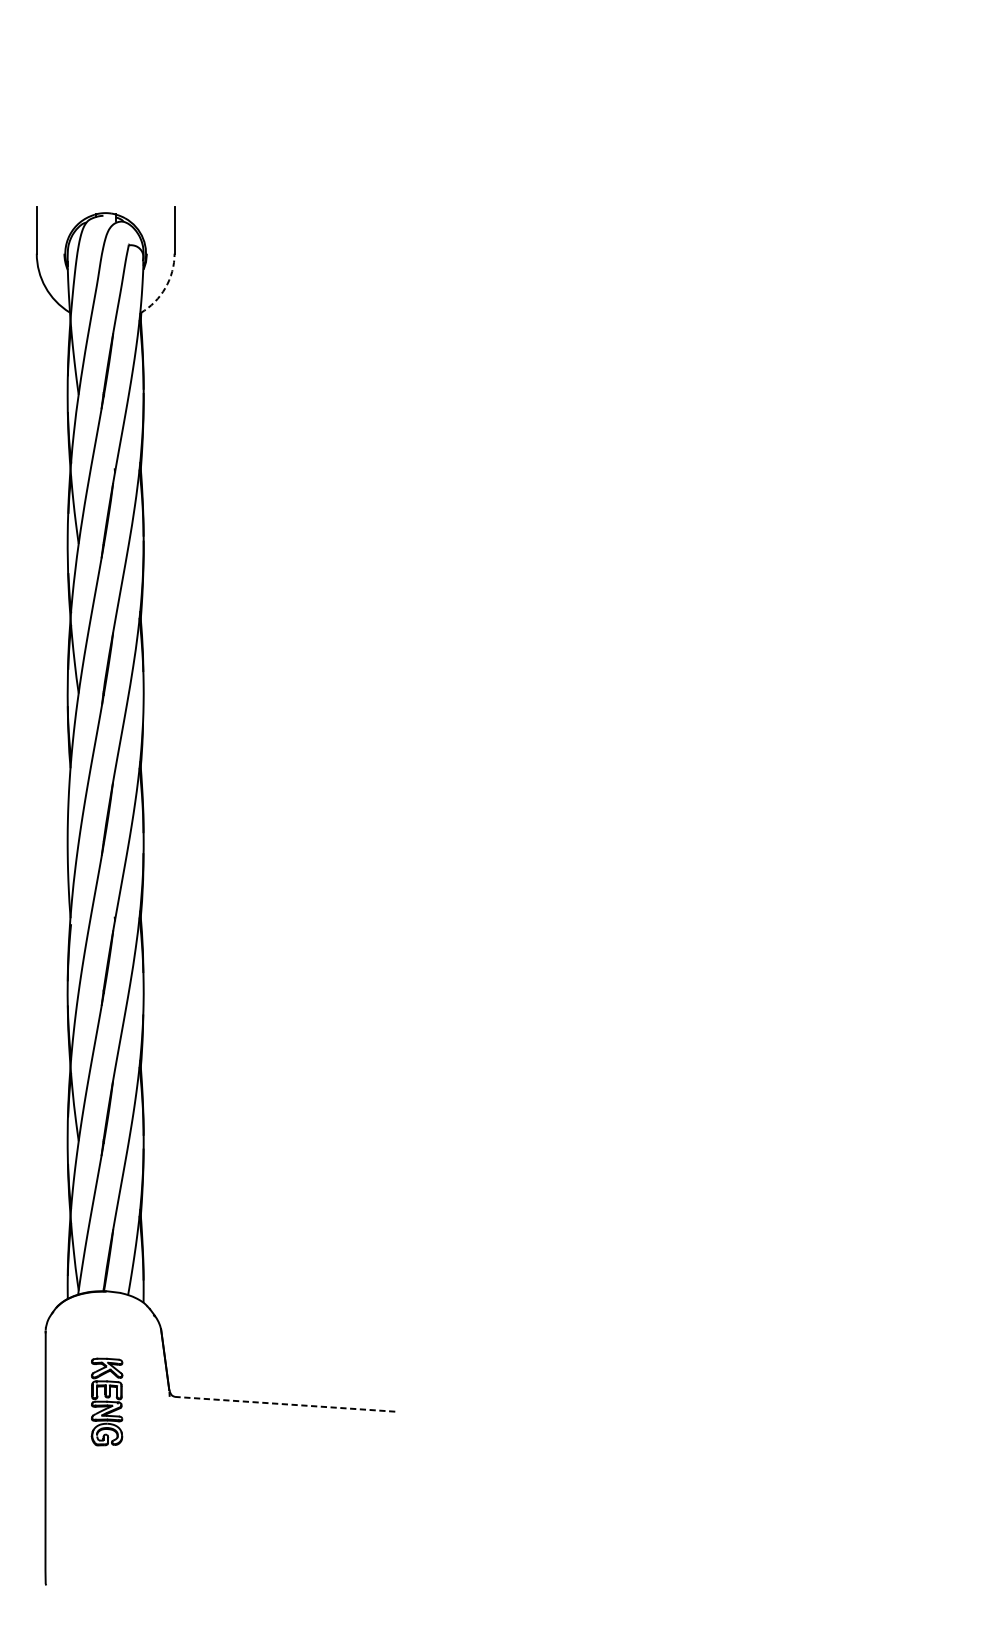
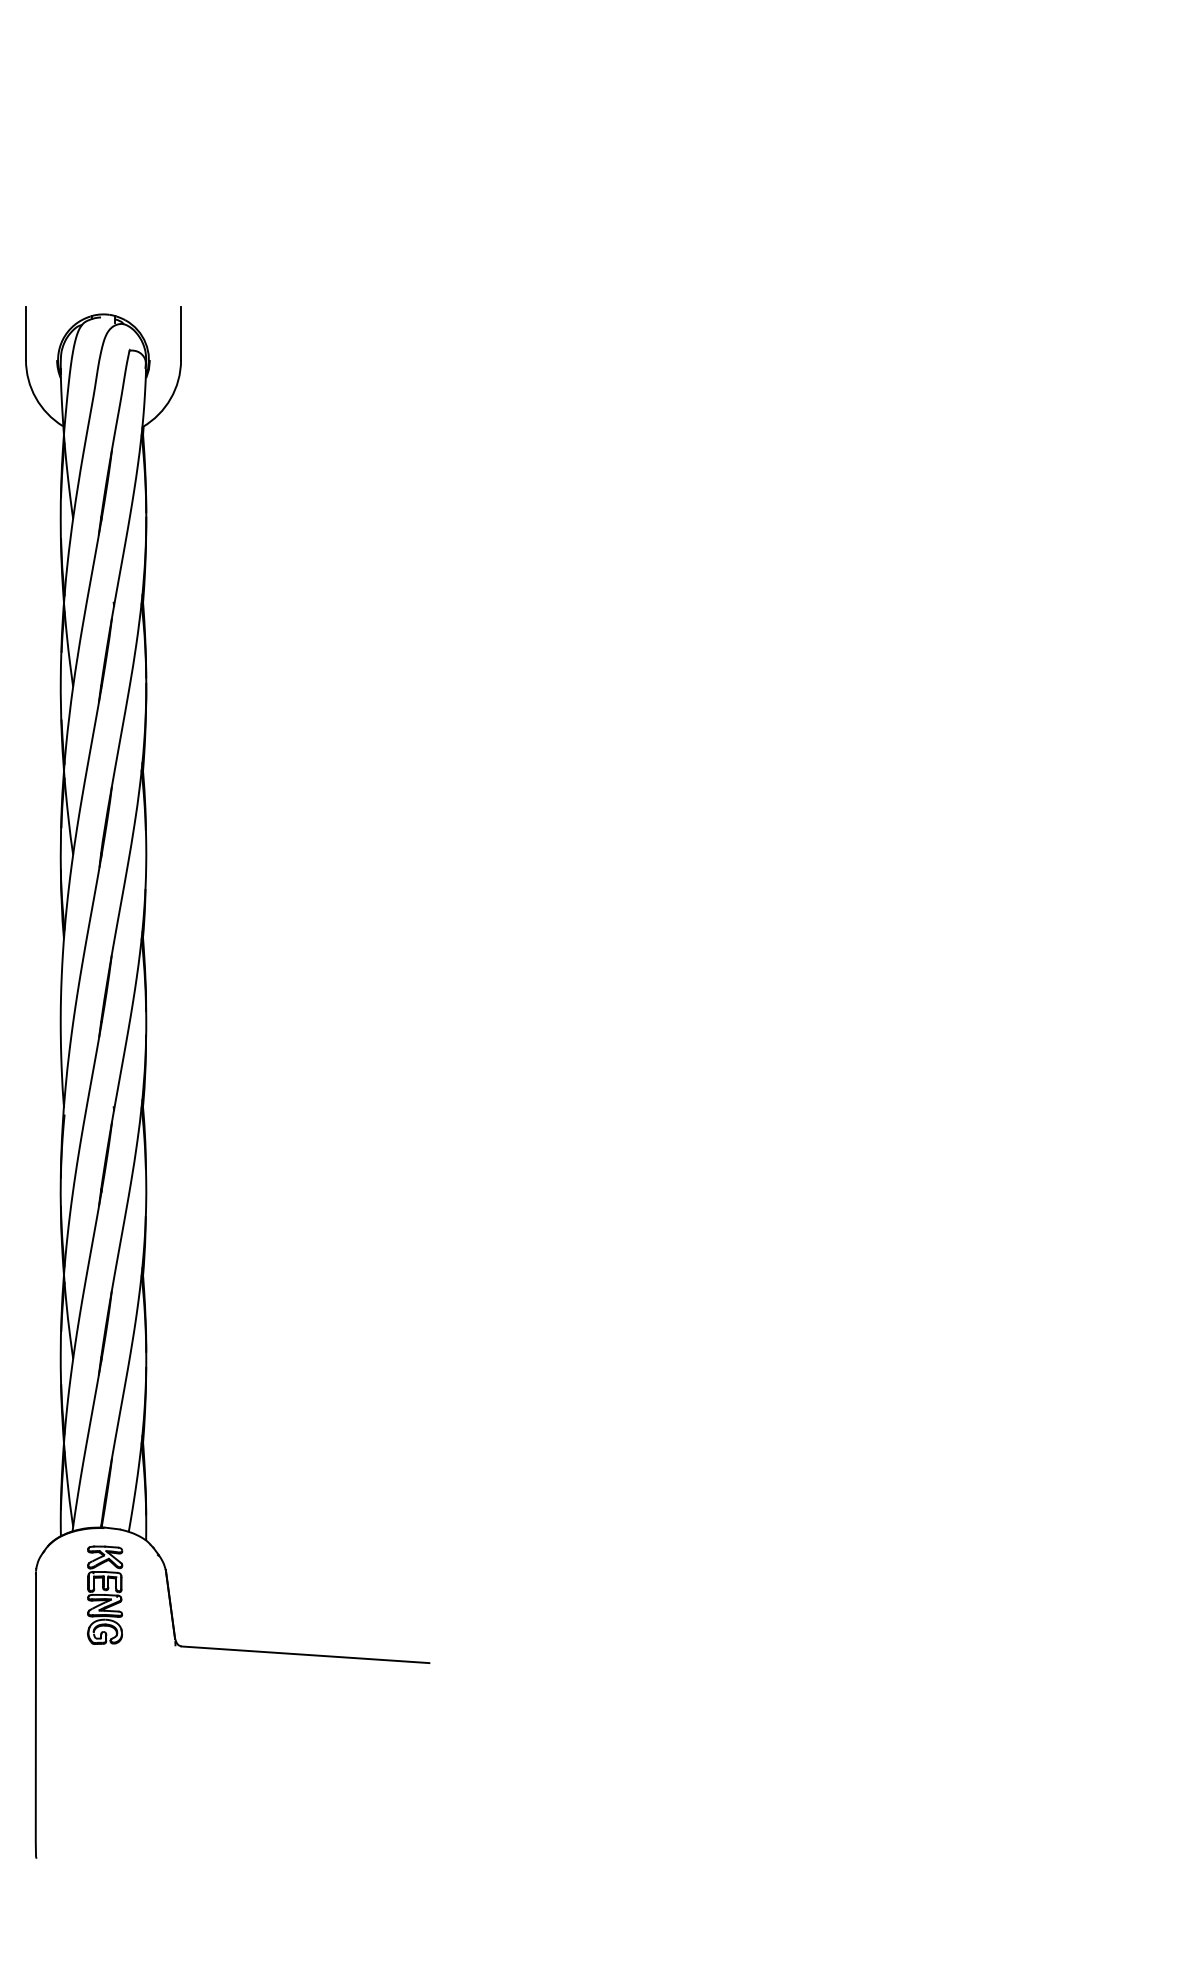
arc: (165, 287) -> (170, 398), dashed -> solid
part: (107, 1401) -> (105, 1594), moved
line: (284, 1404) -> (304, 1654), dashed -> solid

